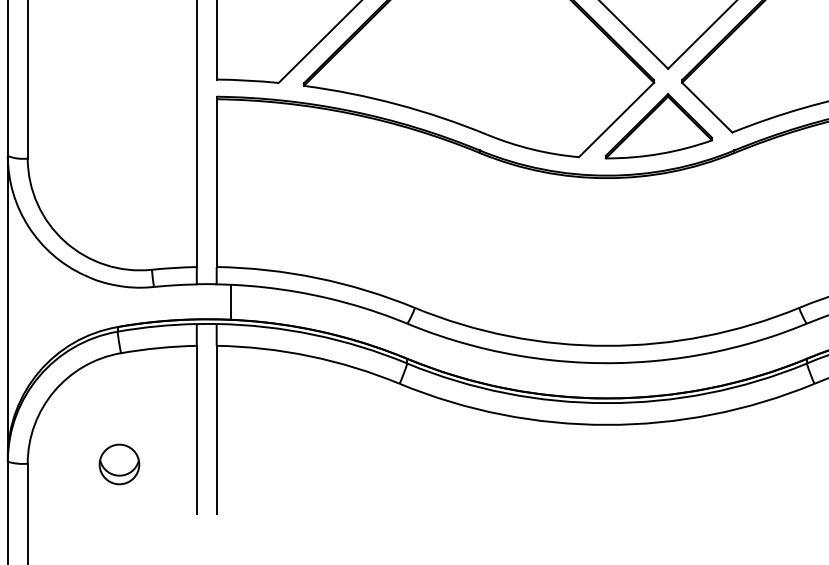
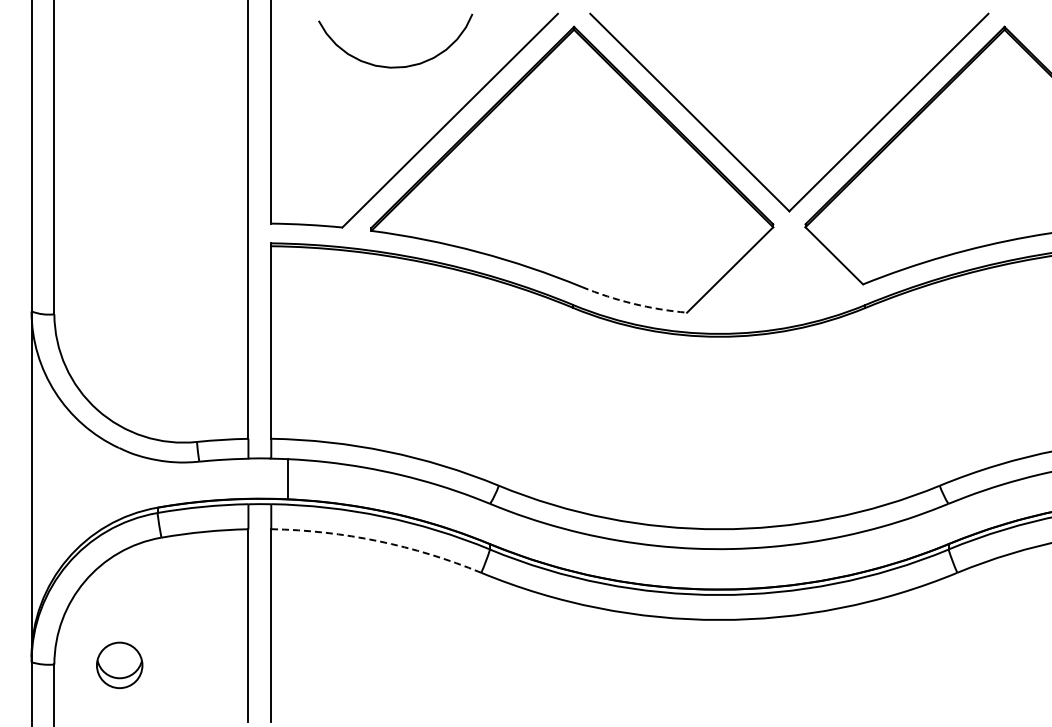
part: (658, 126) -> (778, 277), removed
arc: (532, 149) -> (633, 303), solid -> dashed
arc: (310, 356) -> (378, 541), solid -> dashed
part: (119, 463) -> (119, 664), moved

